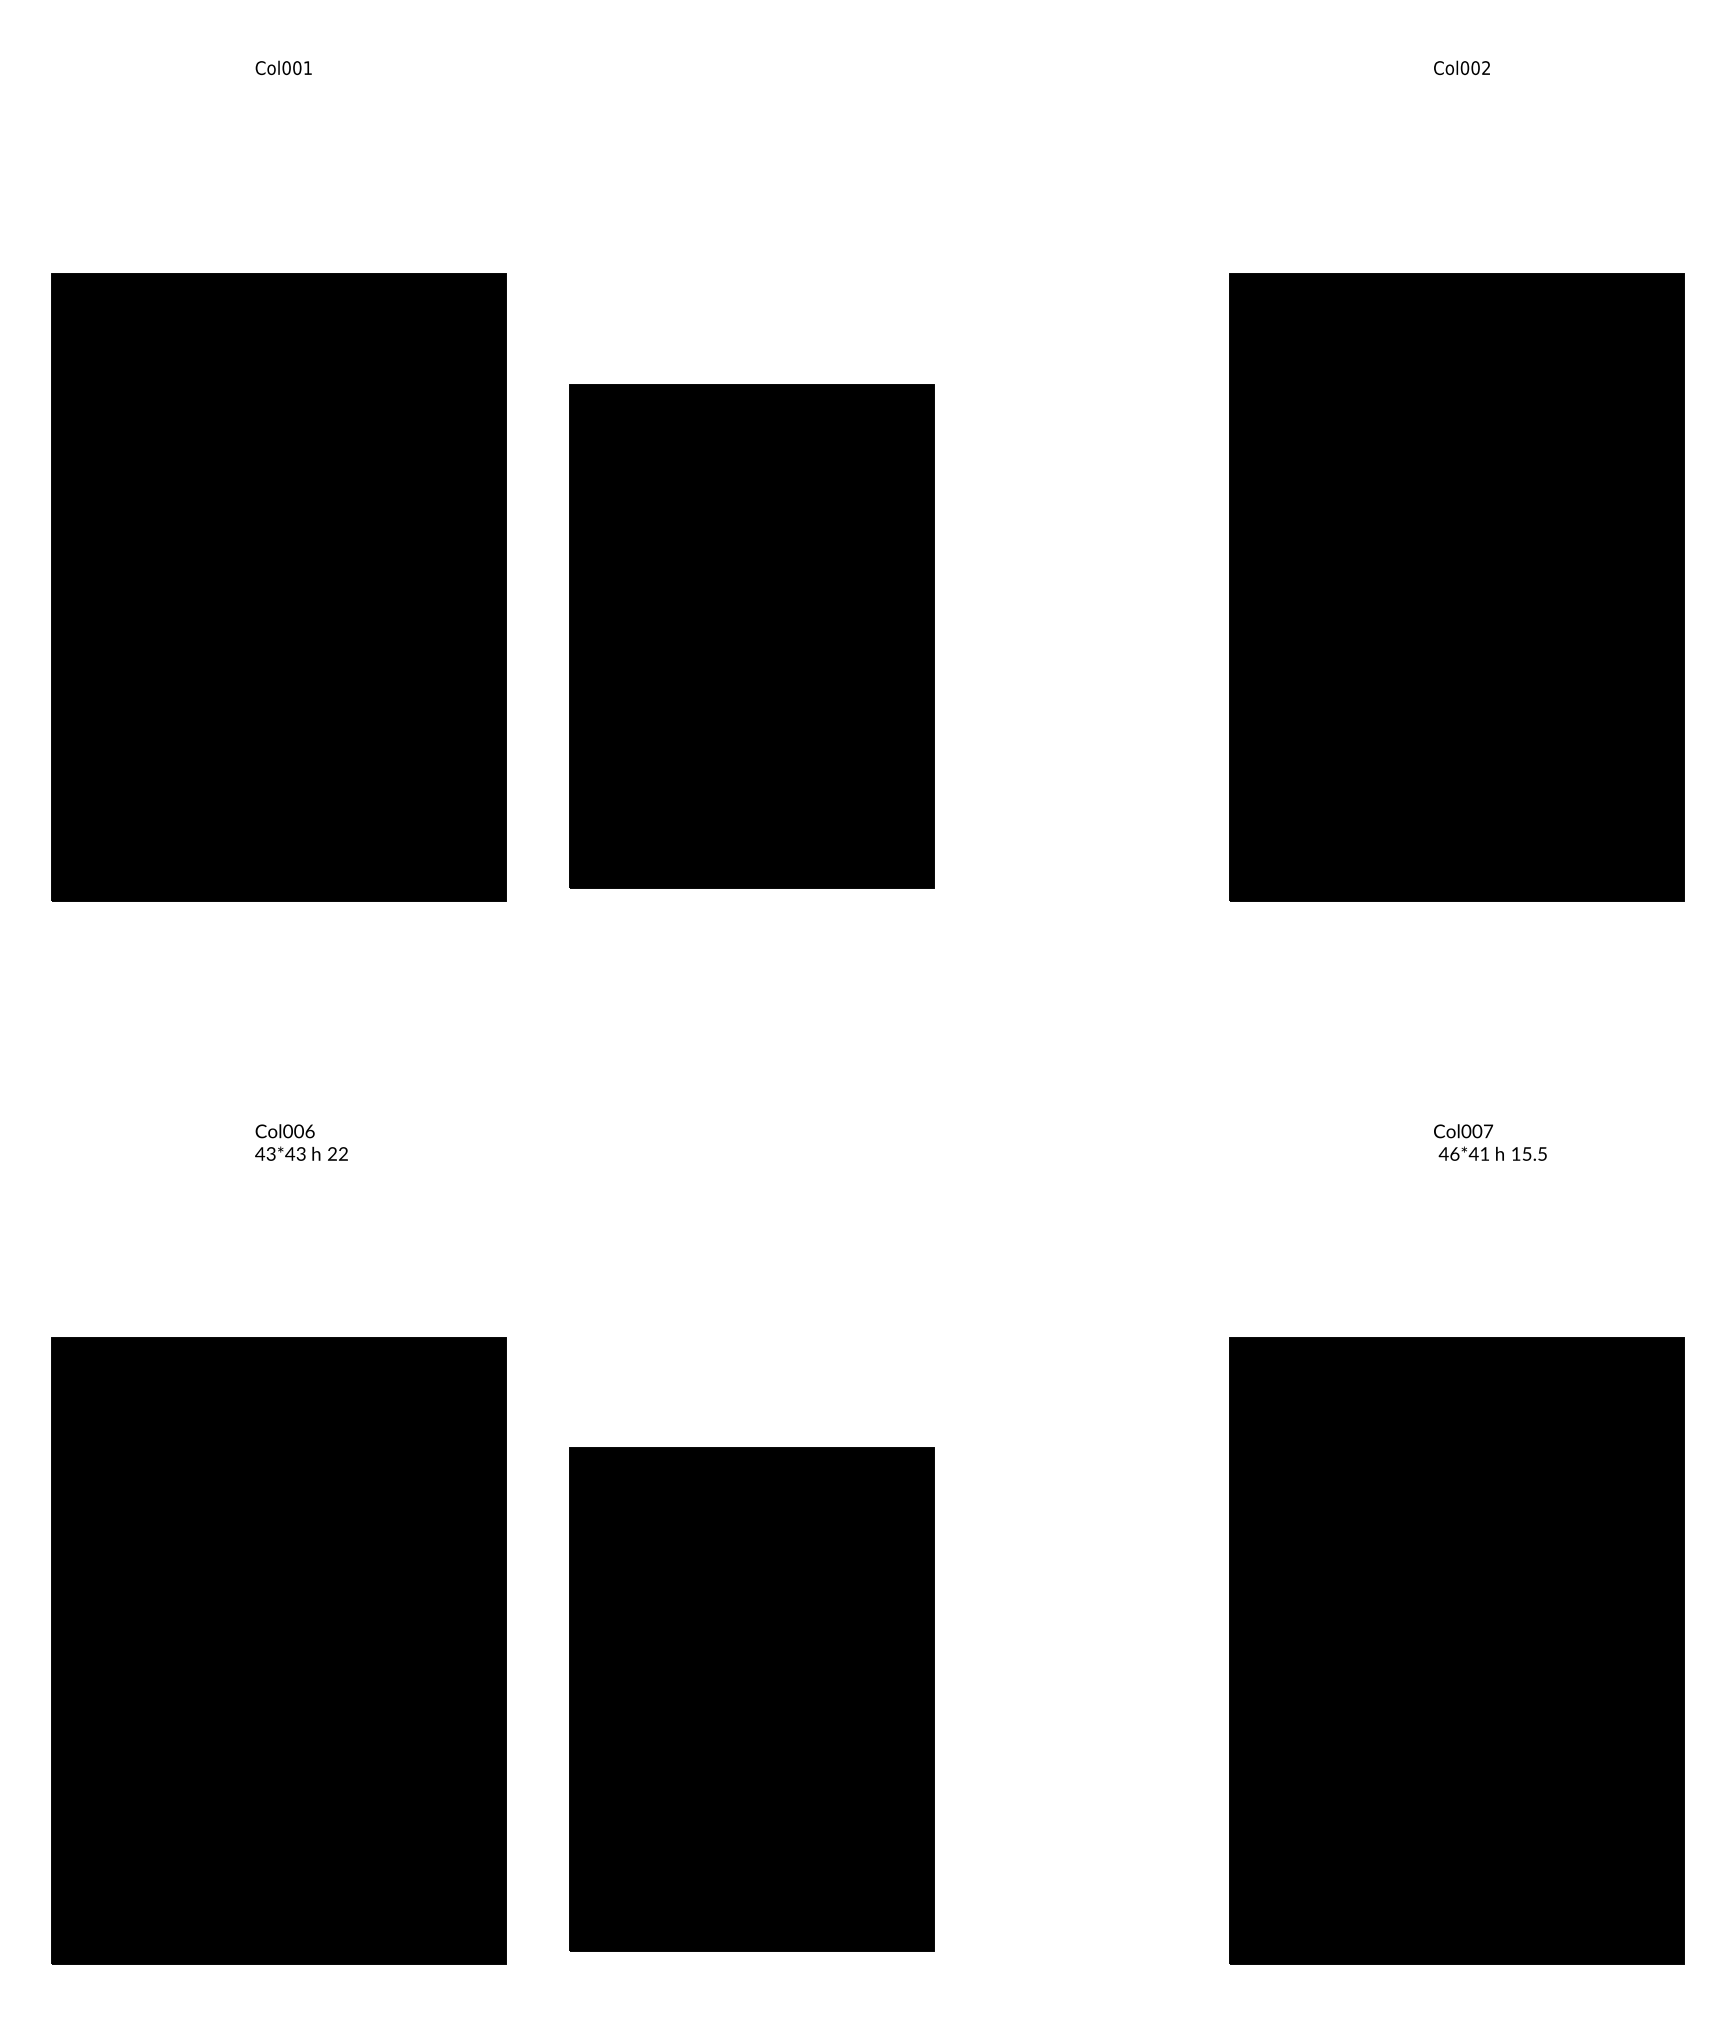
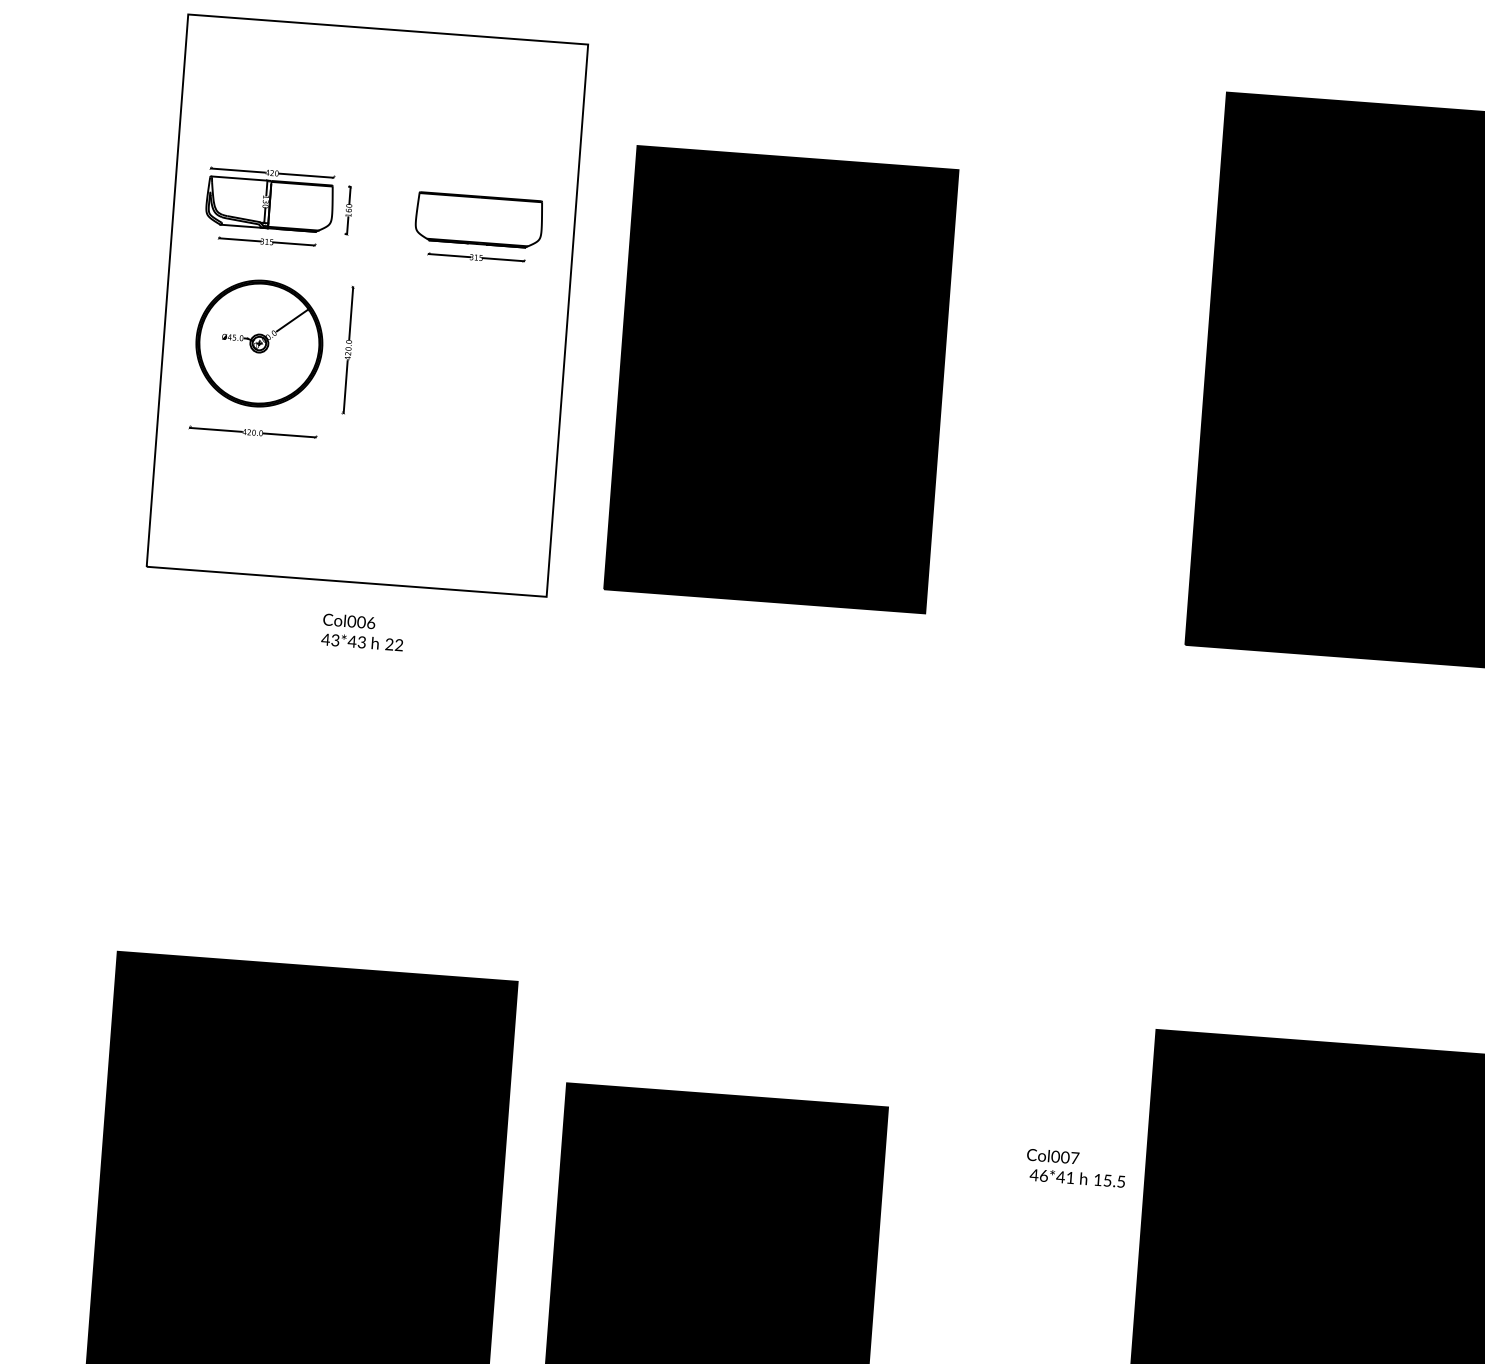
fill: (121, 481) -> (235, 201), removed
fill: (278, 587) -> (367, 305), removed
text: (301, 1142) -> (362, 632), moved
text: (1490, 1142) -> (1076, 1168), moved

